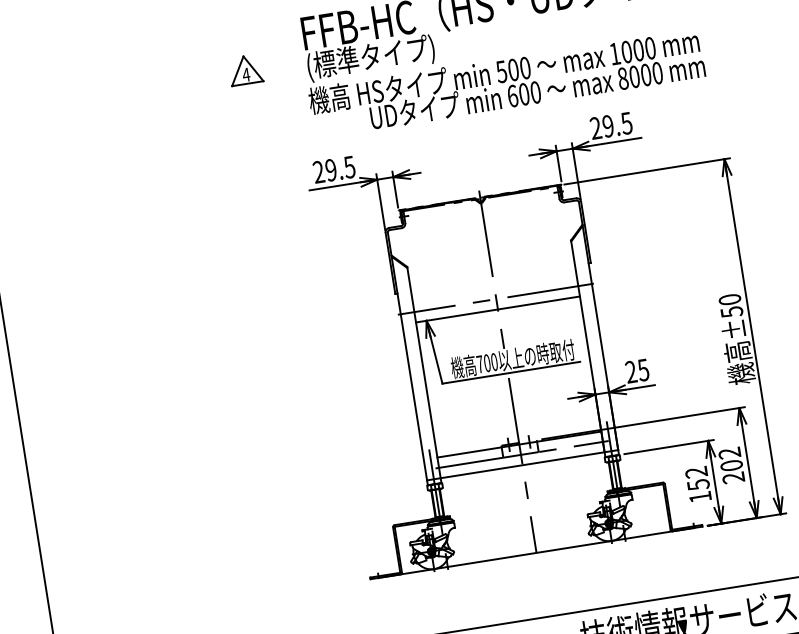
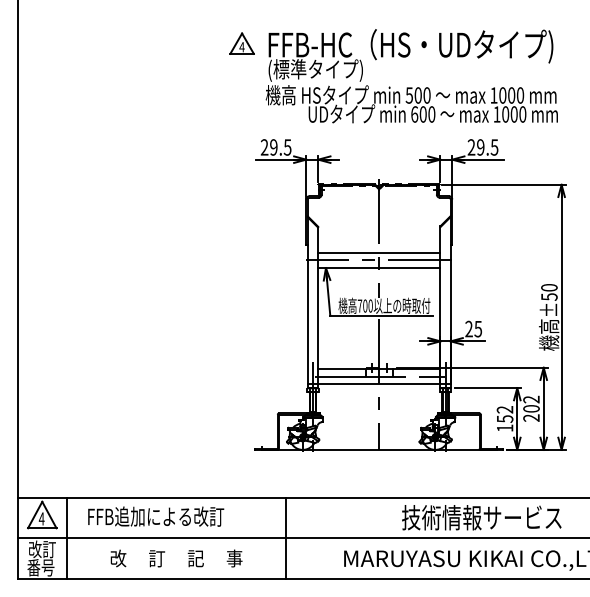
part: (244, 69) -> (241, 43), moved
text: (622, 78) -> (496, 114), 8000 -> 1000
line: (494, 288) -> (379, 252), added

